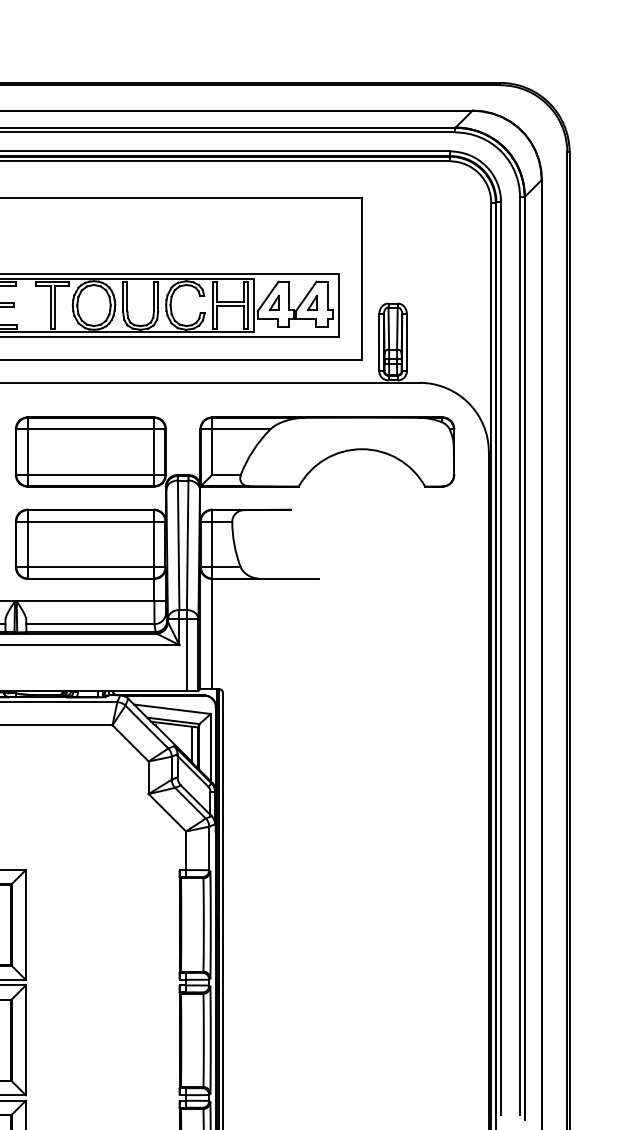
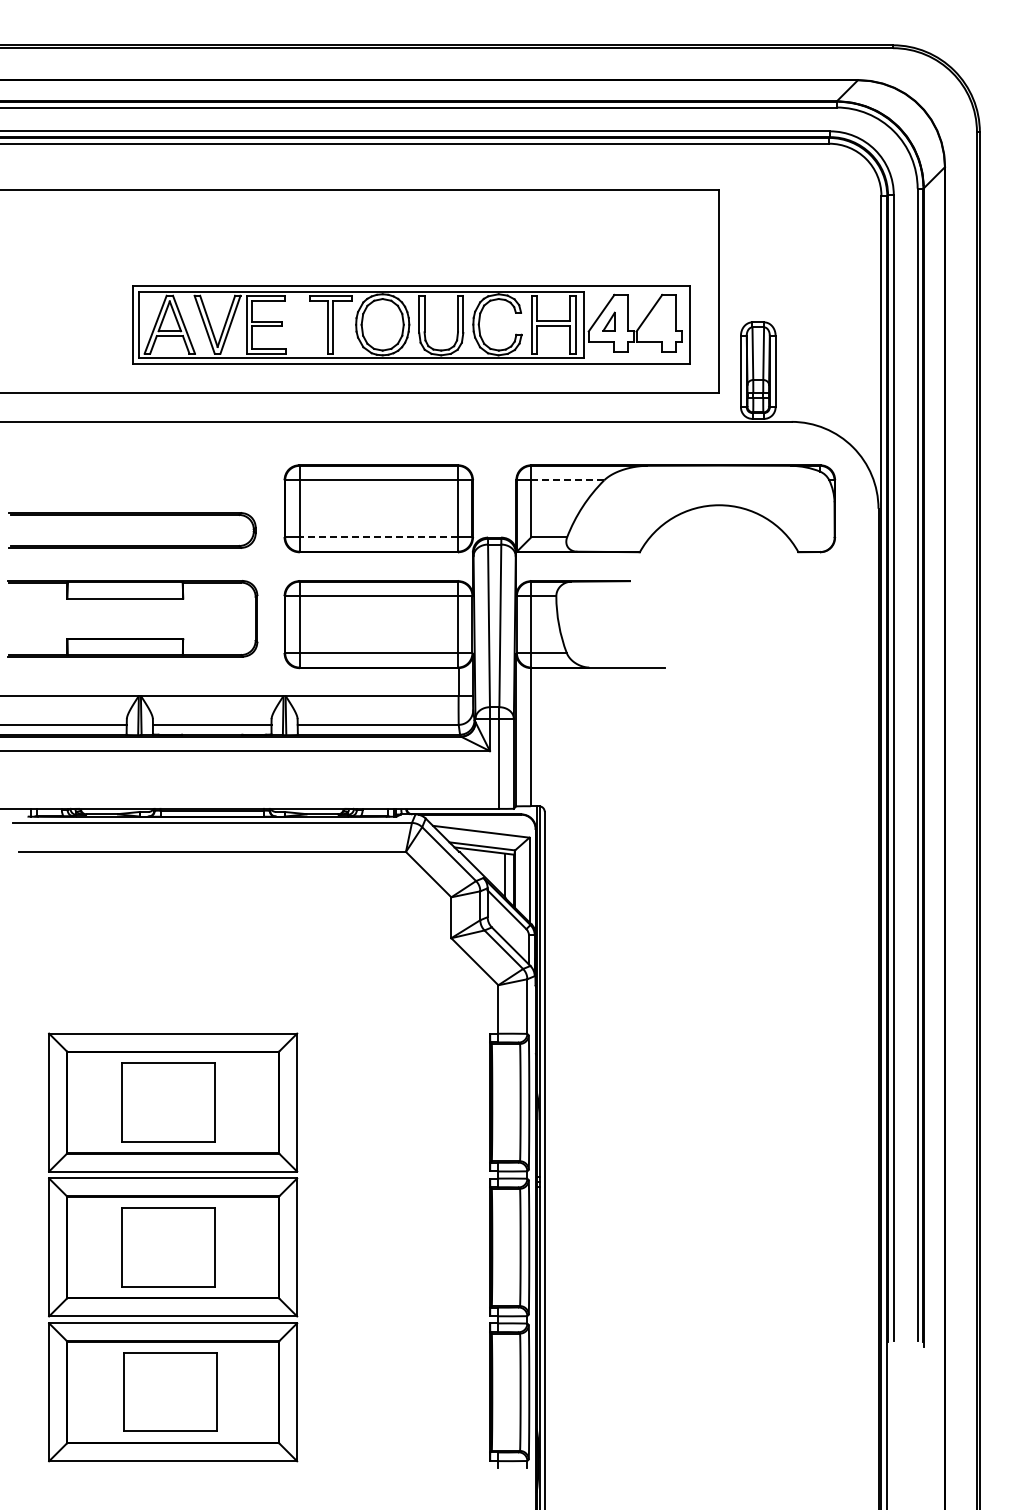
part: (312, 302) -> (656, 321), removed
line: (241, 429) -> (567, 480), solid -> dashed
line: (90, 474) -> (378, 537), solid -> dashed

